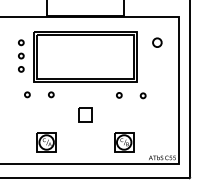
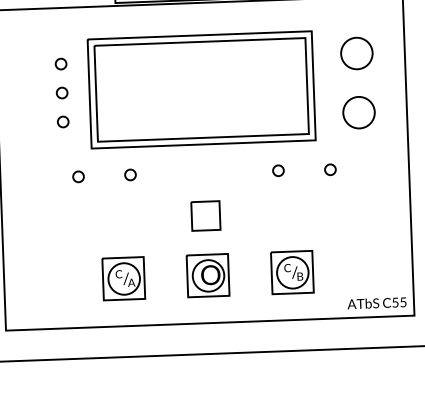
circle: (157, 42) -> (357, 52), size x1.67
circle: (157, 70) -> (359, 113), added
part: (85, 142) -> (208, 275), added

